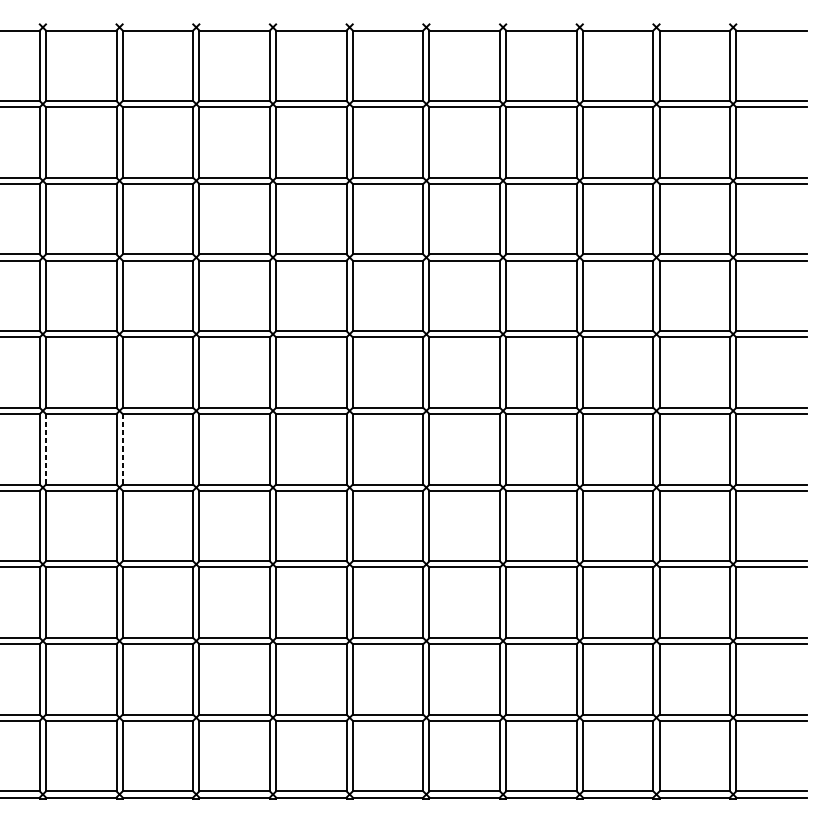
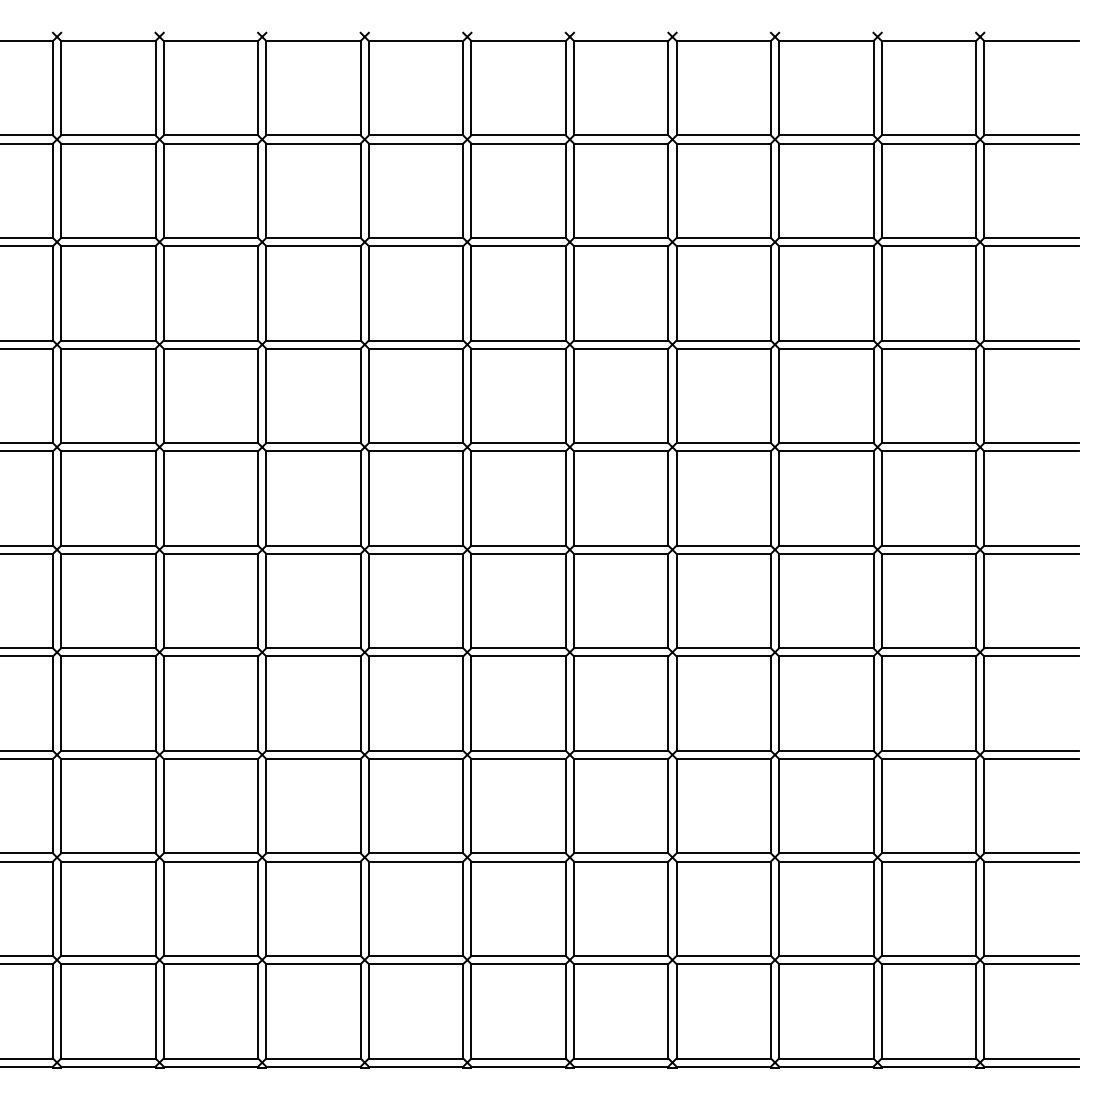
line: (46, 448) -> (61, 600), dashed -> solid
line: (122, 448) -> (163, 600), dashed -> solid

